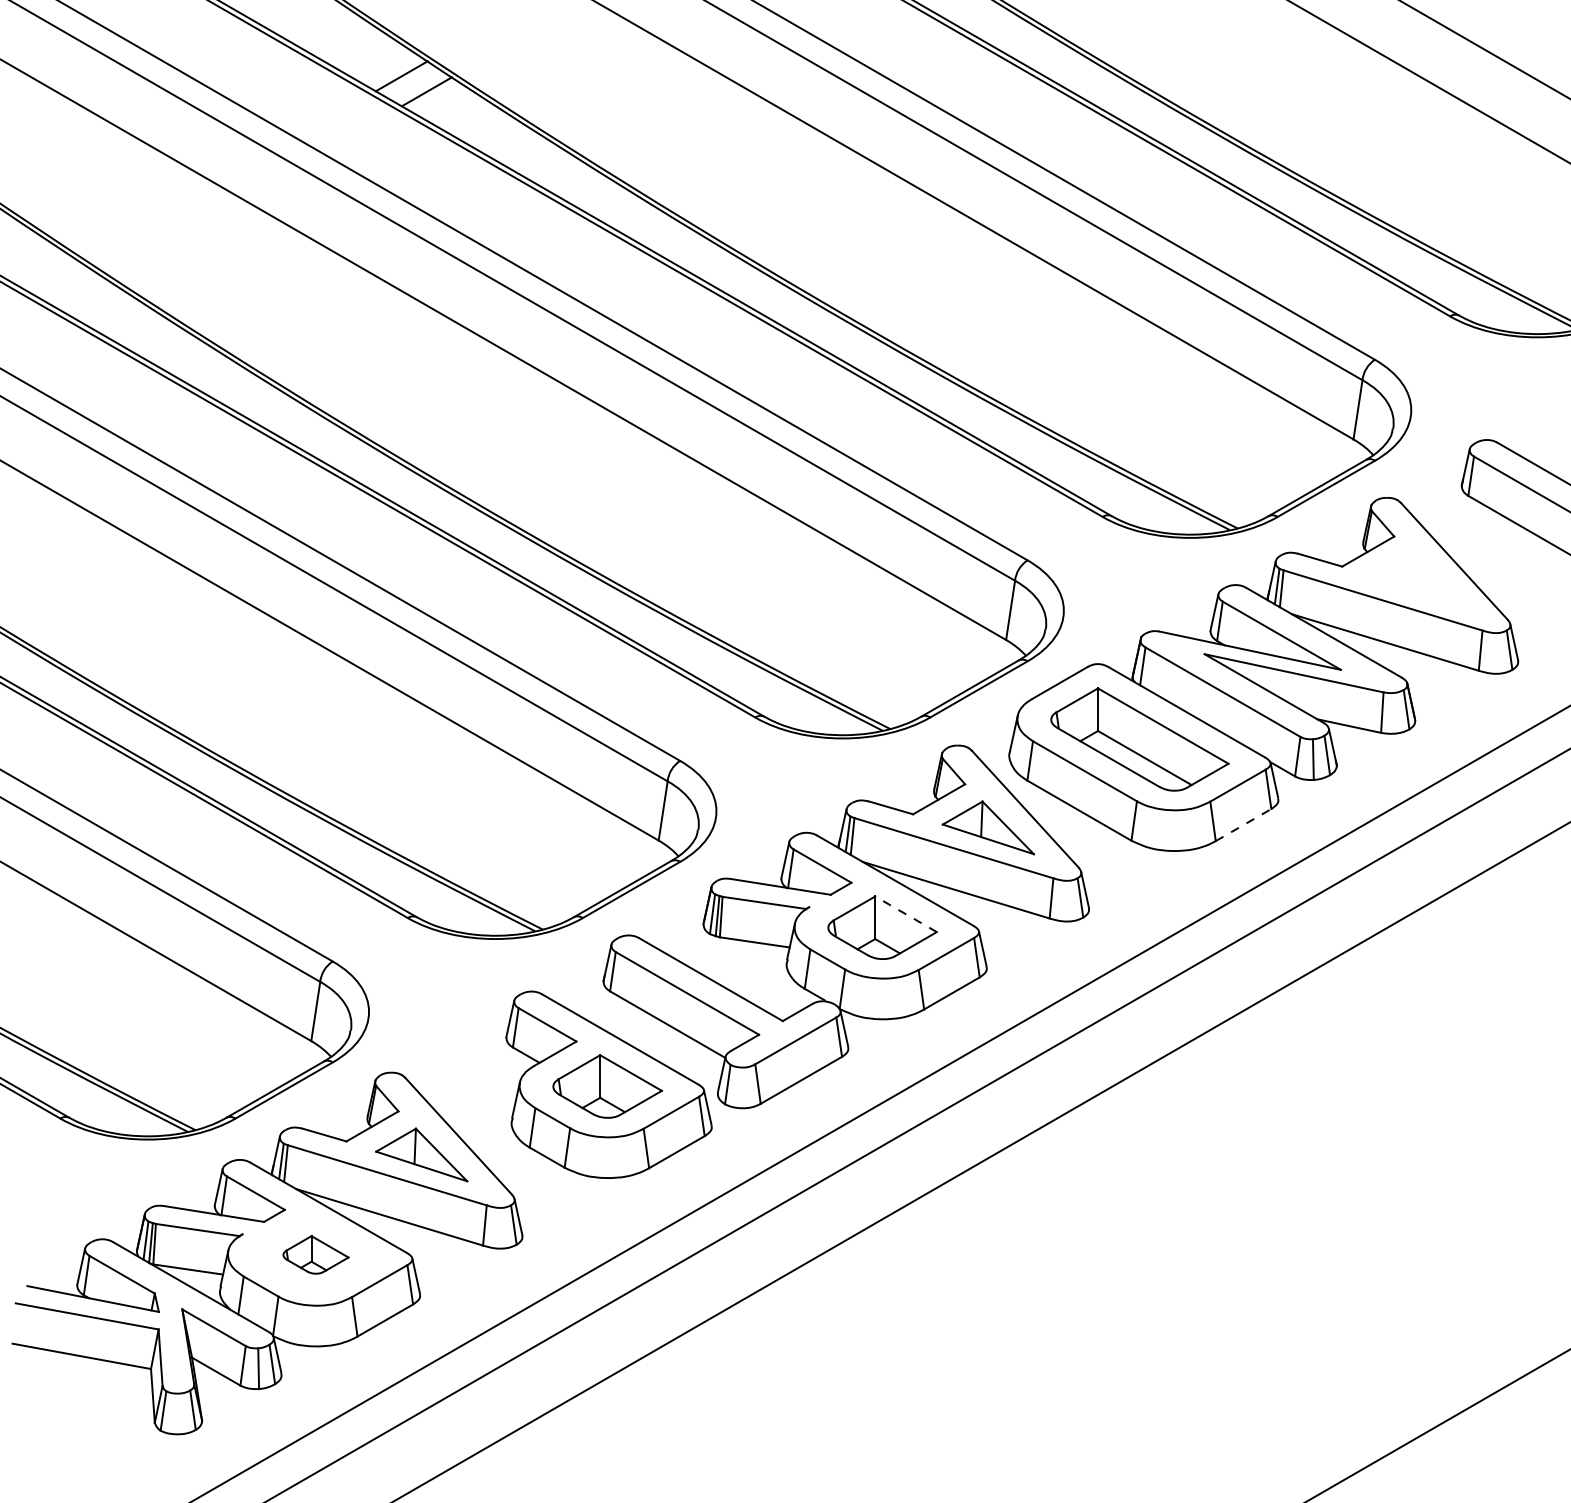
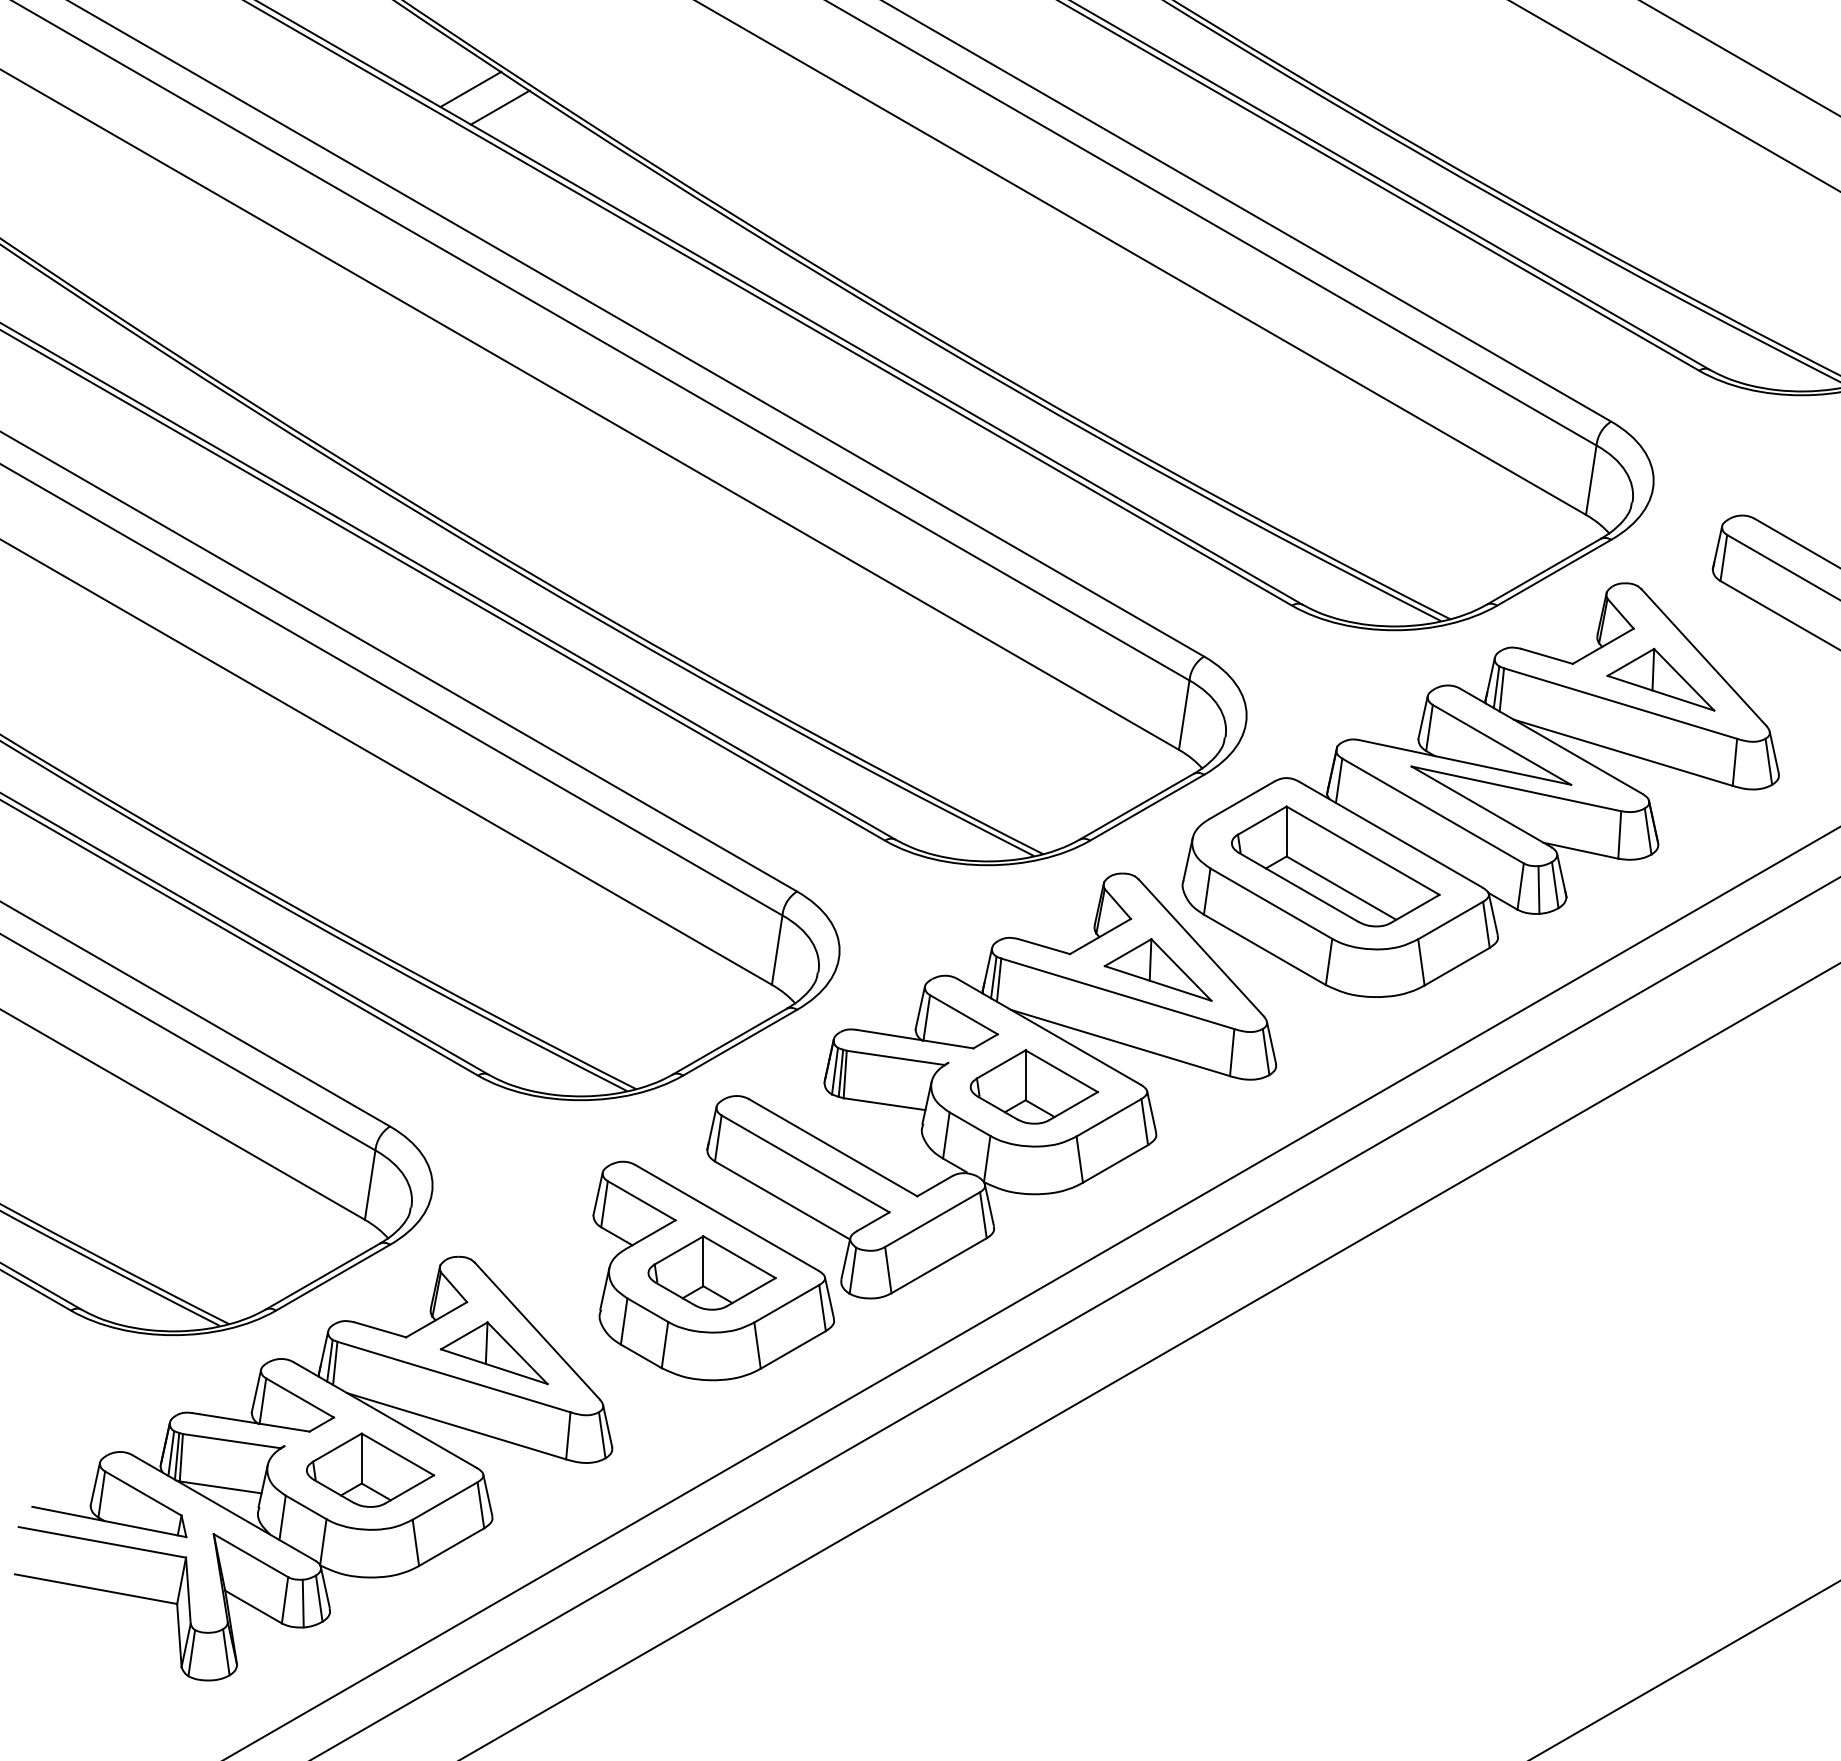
part: (1417, 579) -> (1660, 678), added
line: (1243, 824) -> (1457, 966), dashed -> solid
line: (906, 914) -> (1062, 1071), dashed -> solid
part: (315, 1254) -> (369, 1469), size x1.67

